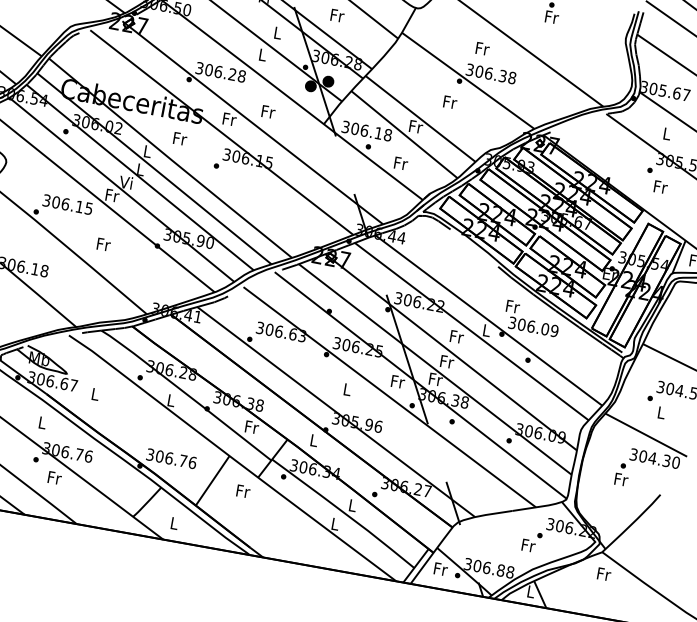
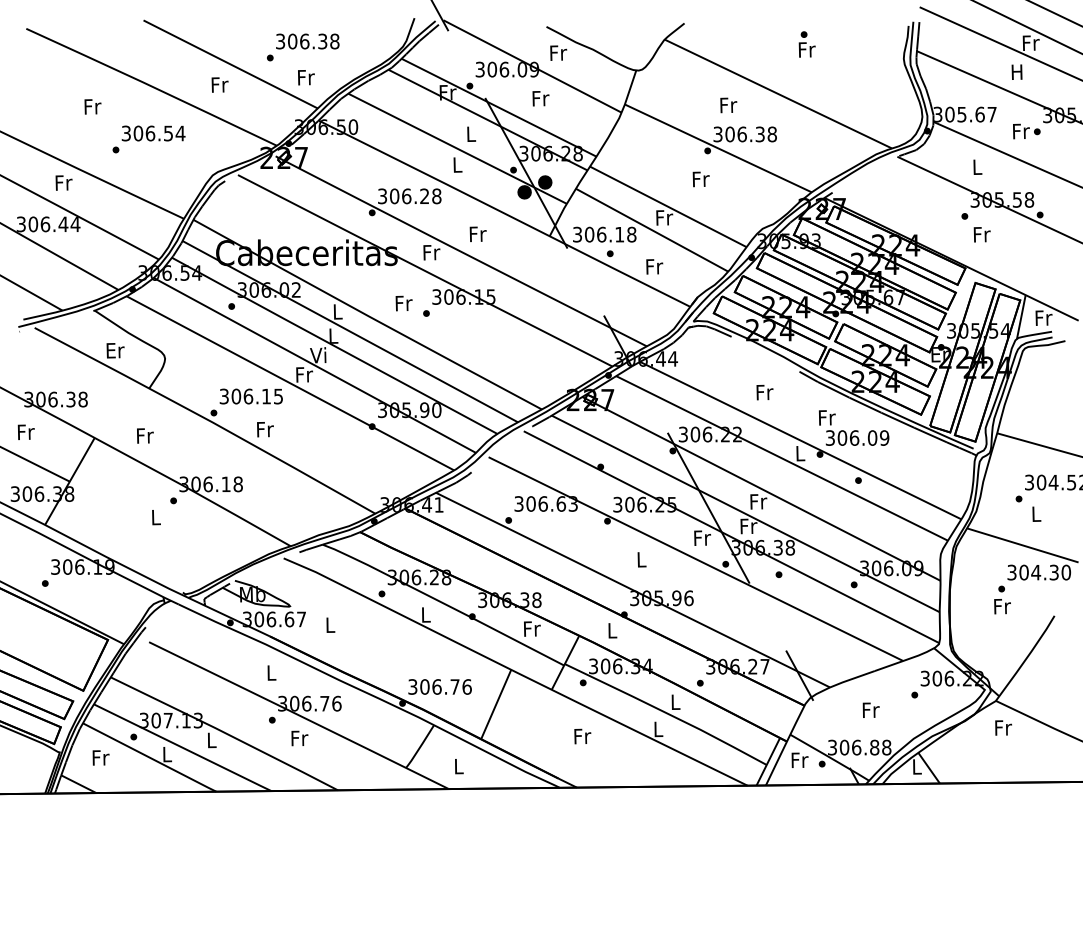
text: (179, 138) -> (403, 303), moved
text: (103, 244) -> (265, 429), moved
text: (456, 336) -> (764, 392), moved
text: (243, 491) -> (582, 736), moved
text: (528, 545) -> (870, 709), moved

